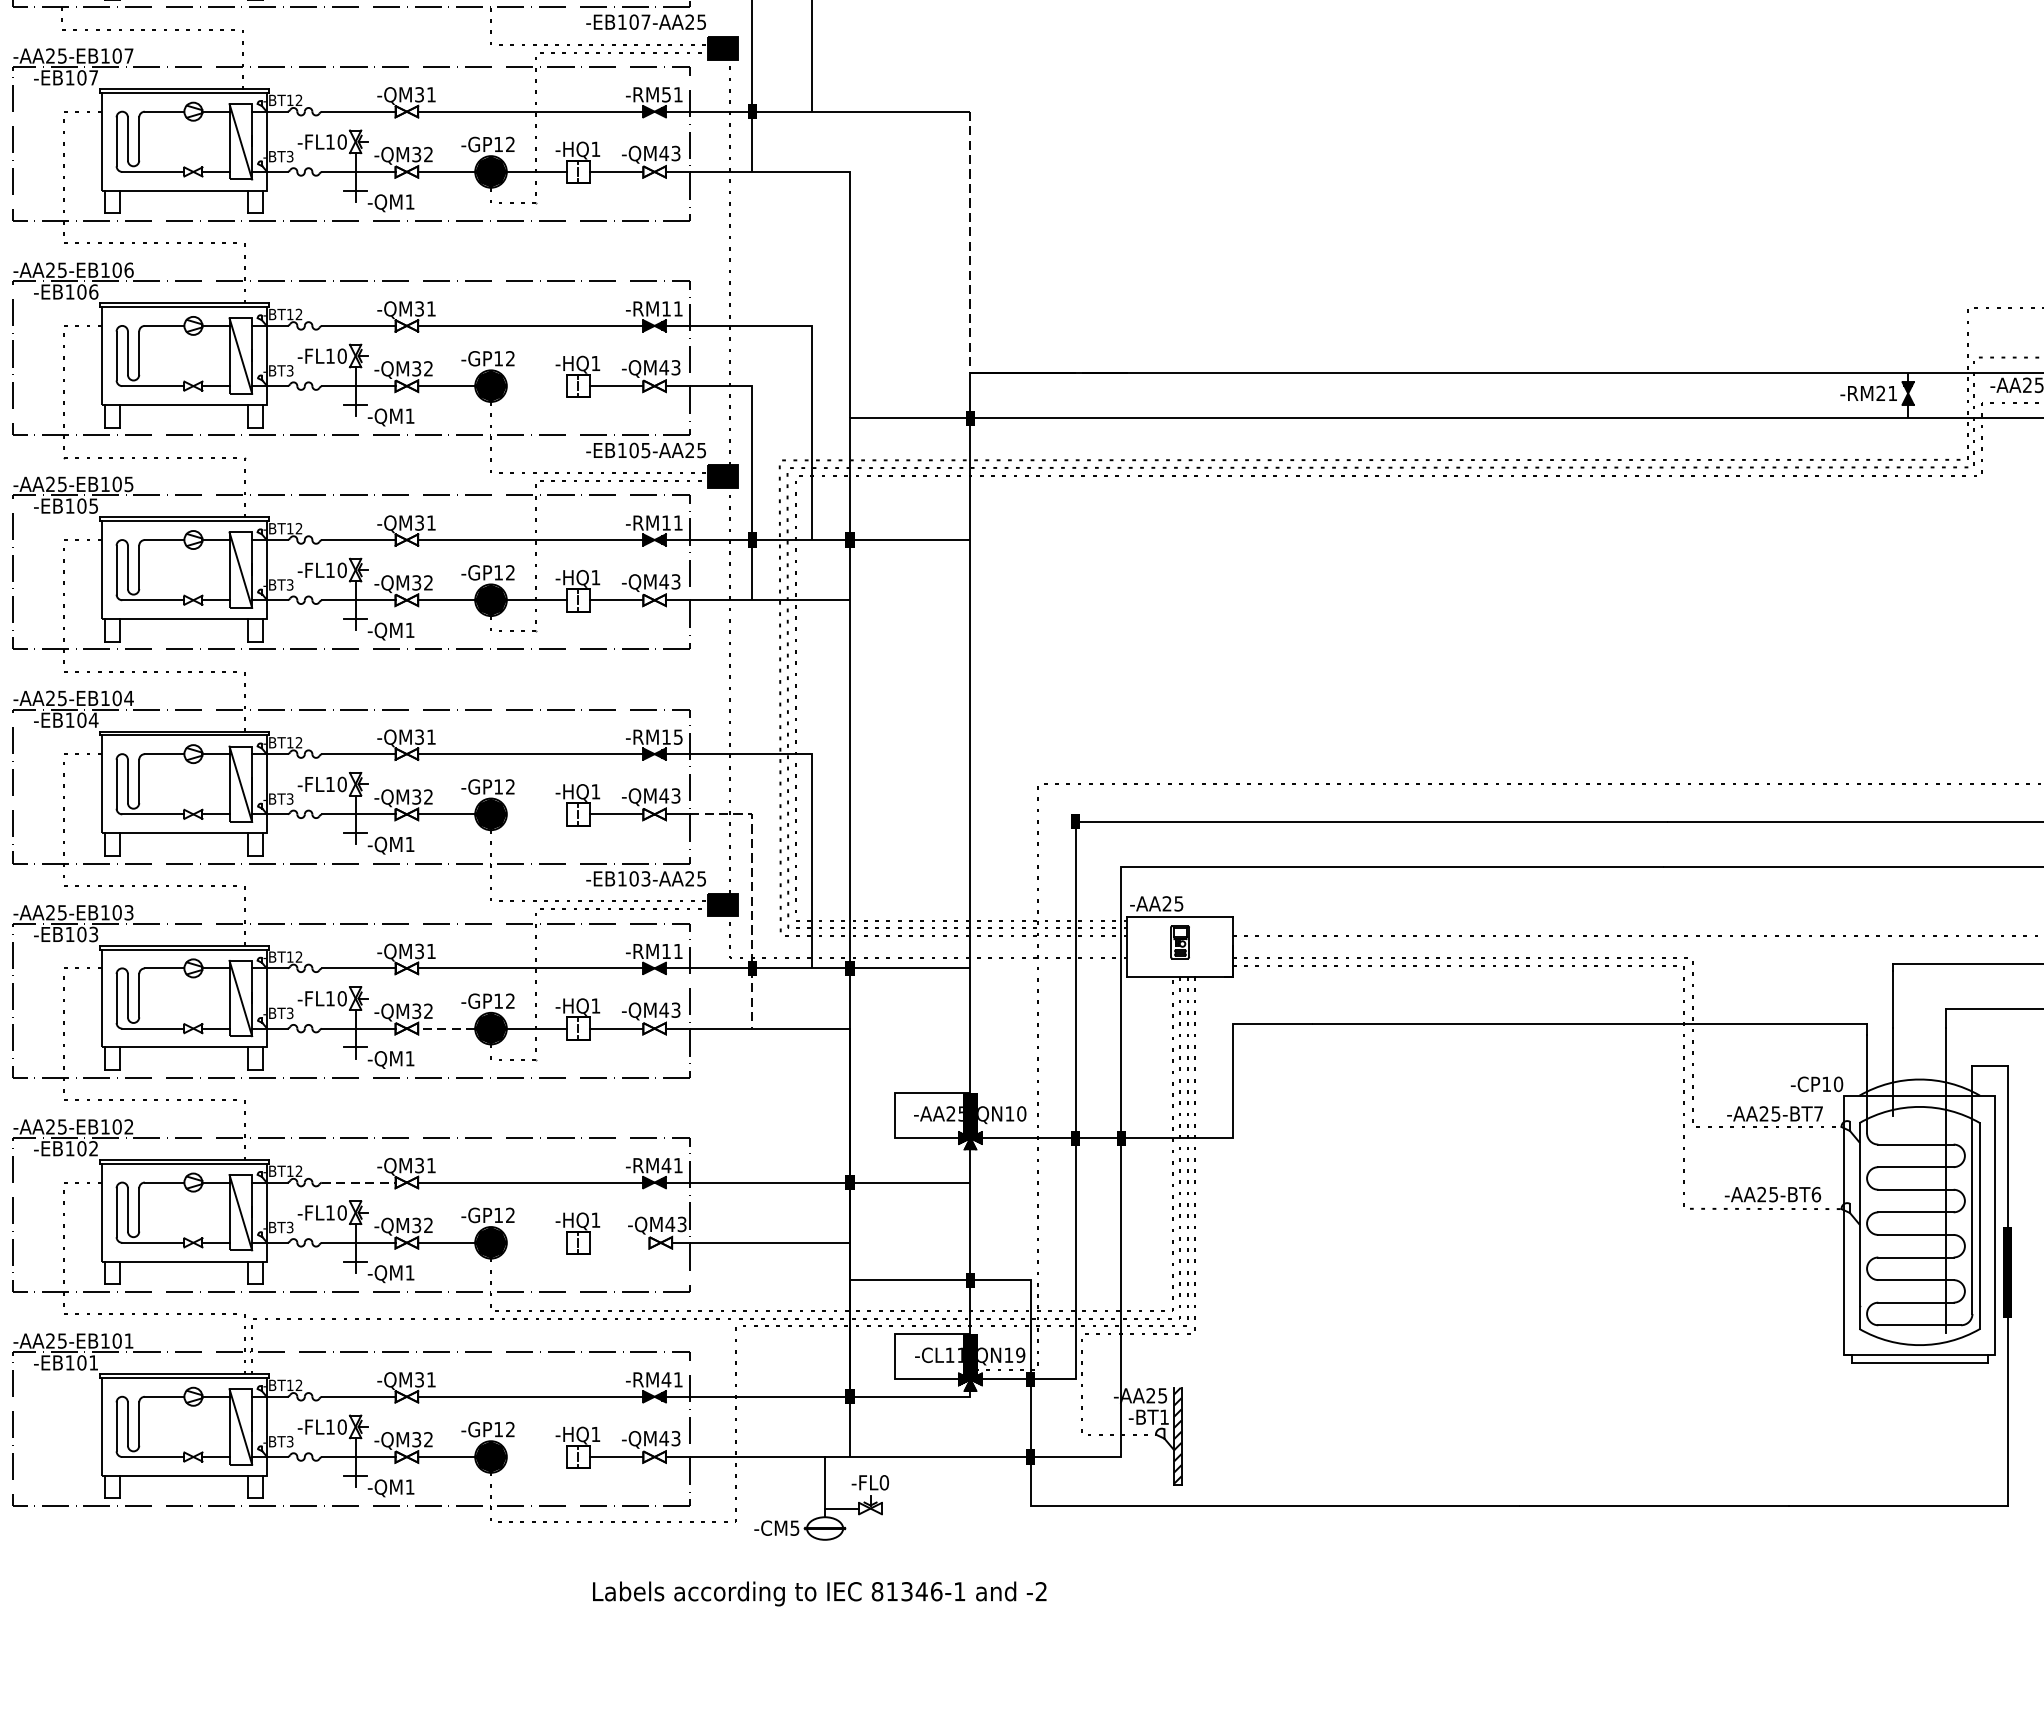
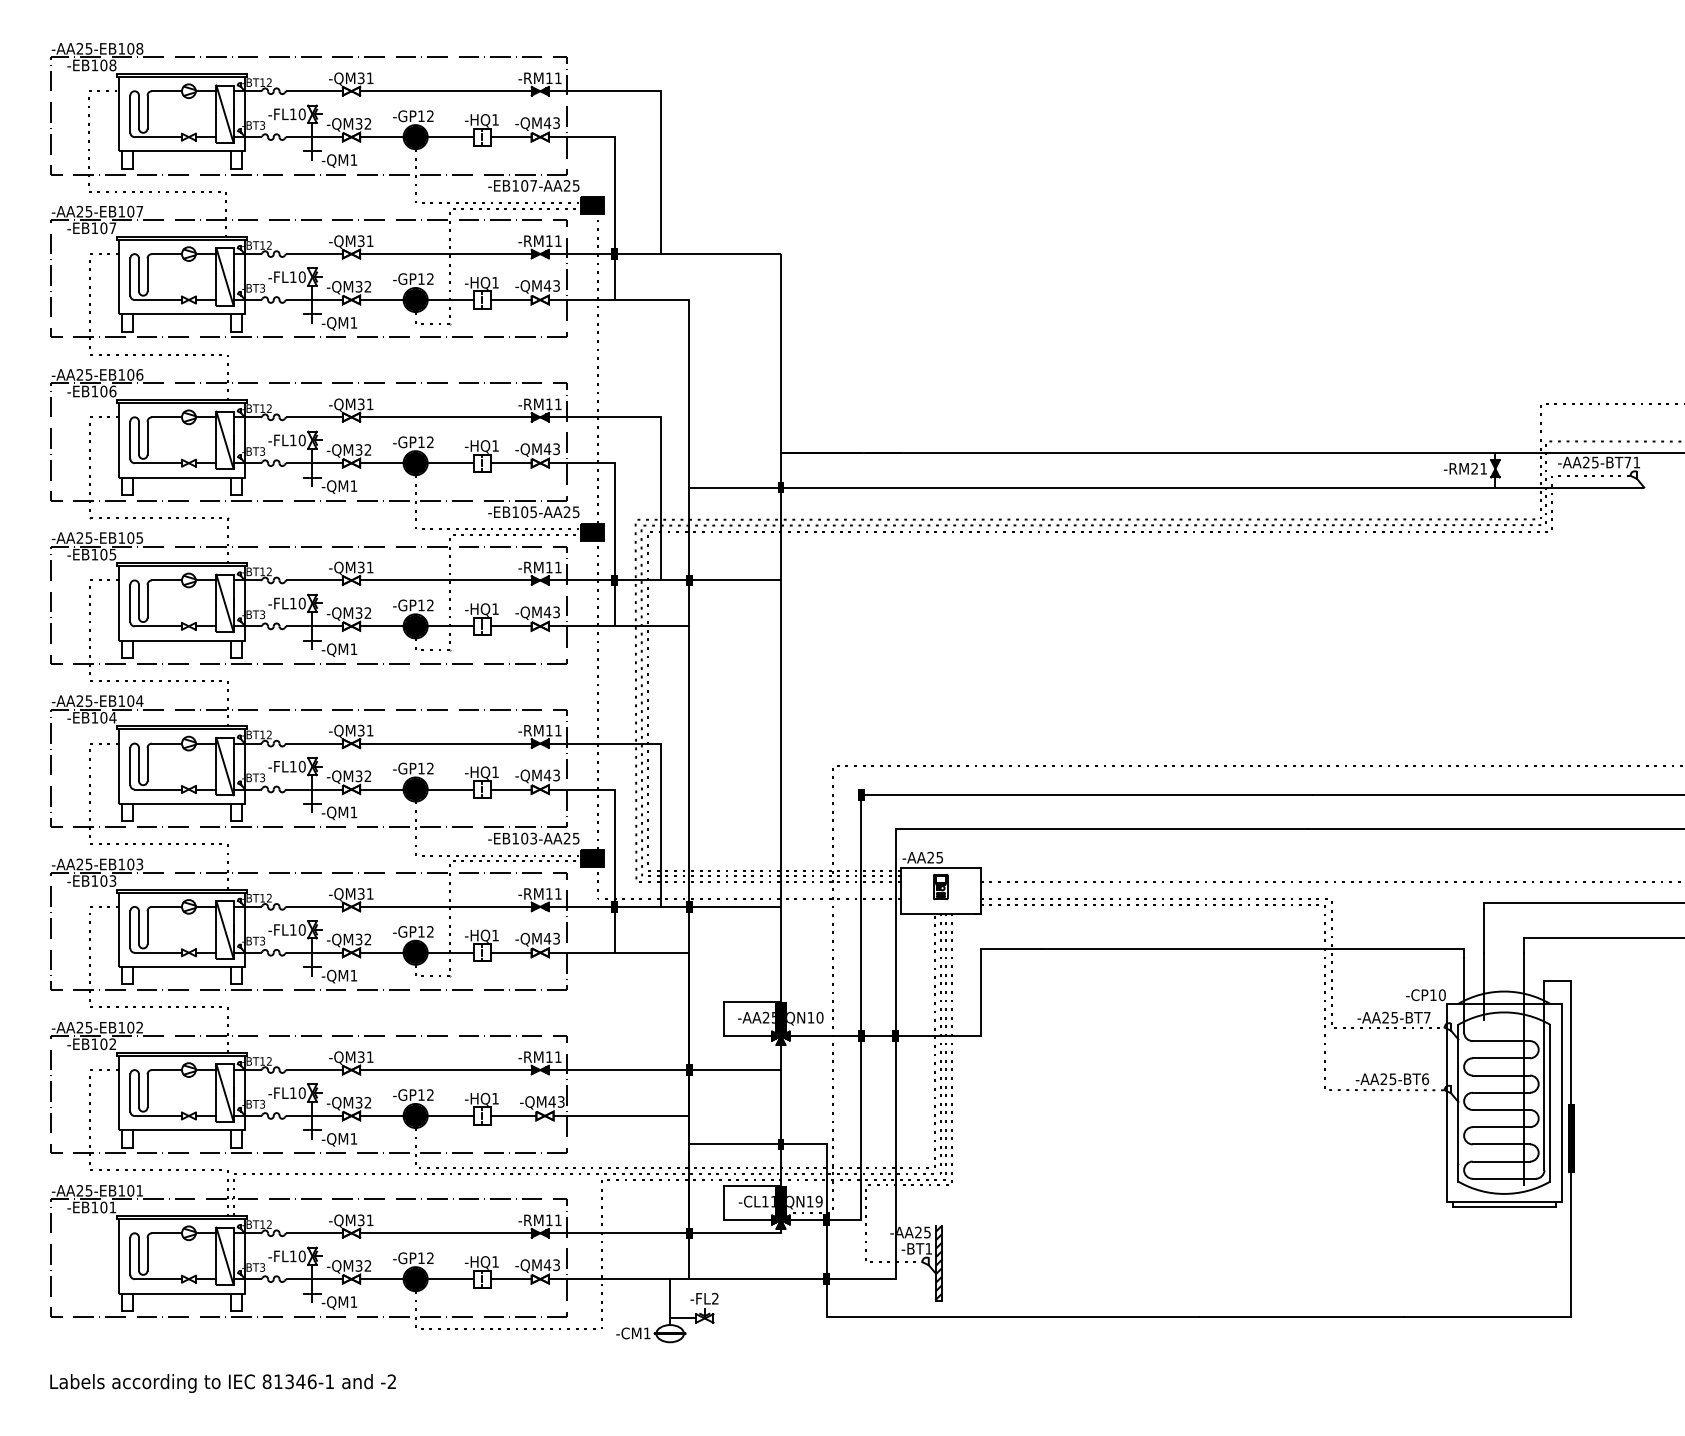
text: (666, 95) -> (549, 241), -RM51 -> -RM11
line: (969, 242) -> (780, 353), dashed -> solid
line: (536, 386) -> (450, 463), added
text: (678, 736) -> (558, 730), -RM15 -> -RM11
line: (536, 814) -> (450, 789), added
line: (752, 890) -> (614, 847), dashed -> solid
line: (446, 1028) -> (381, 952), dashed -> solid
text: (666, 1164) -> (549, 1056), -RM41 -> -RM11
line: (359, 1183) -> (315, 1070), dashed -> solid
line: (536, 1242) -> (450, 1115), added
line: (619, 1242) -> (513, 1115), added
text: (665, 1380) -> (548, 1220), -RM41 -> -RM11
line: (536, 1457) -> (450, 1279), added
text: (883, 1482) -> (714, 1298), -FL0 -> -FL2
text: (794, 1528) -> (646, 1333), -CM5 -> -CM1
text: (818, 1593) -> (222, 1383), moved

